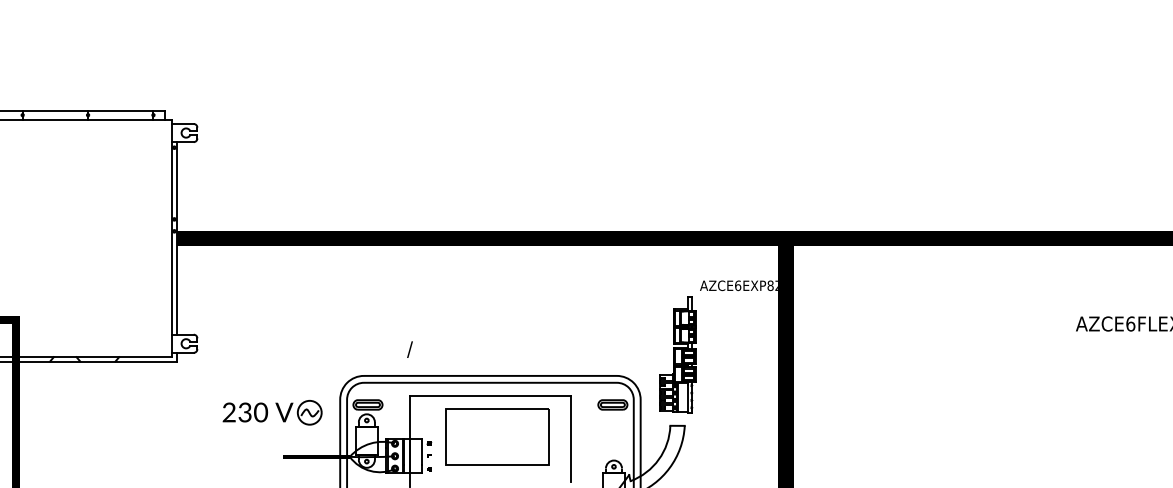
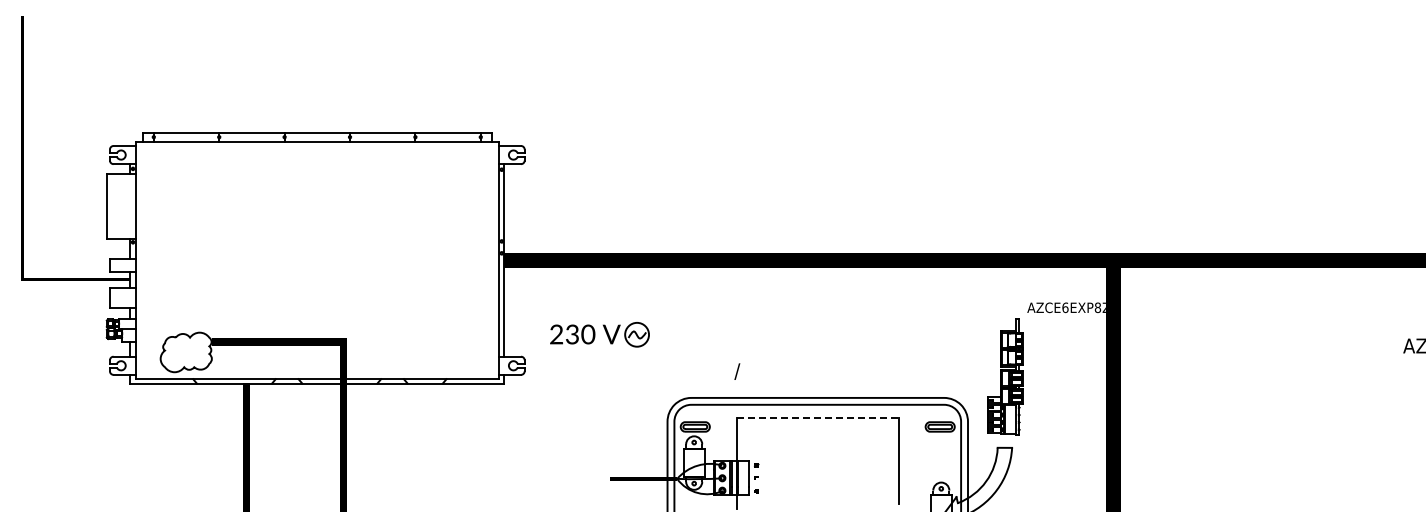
line: (490, 395) -> (817, 417), solid -> dashed
part: (272, 412) -> (599, 334), moved
part: (497, 436) -> (824, 458), removed

